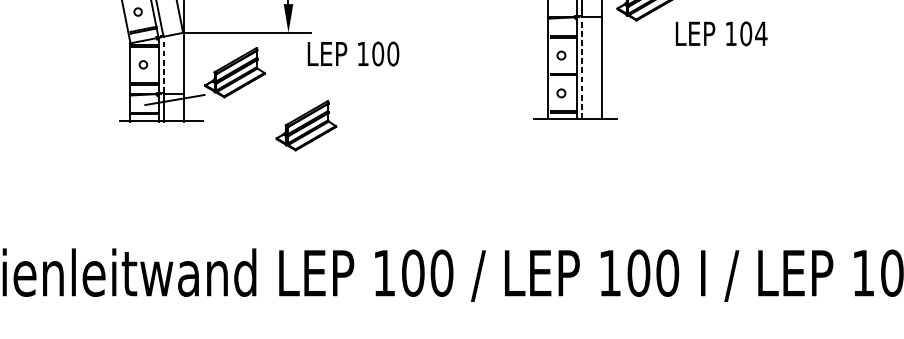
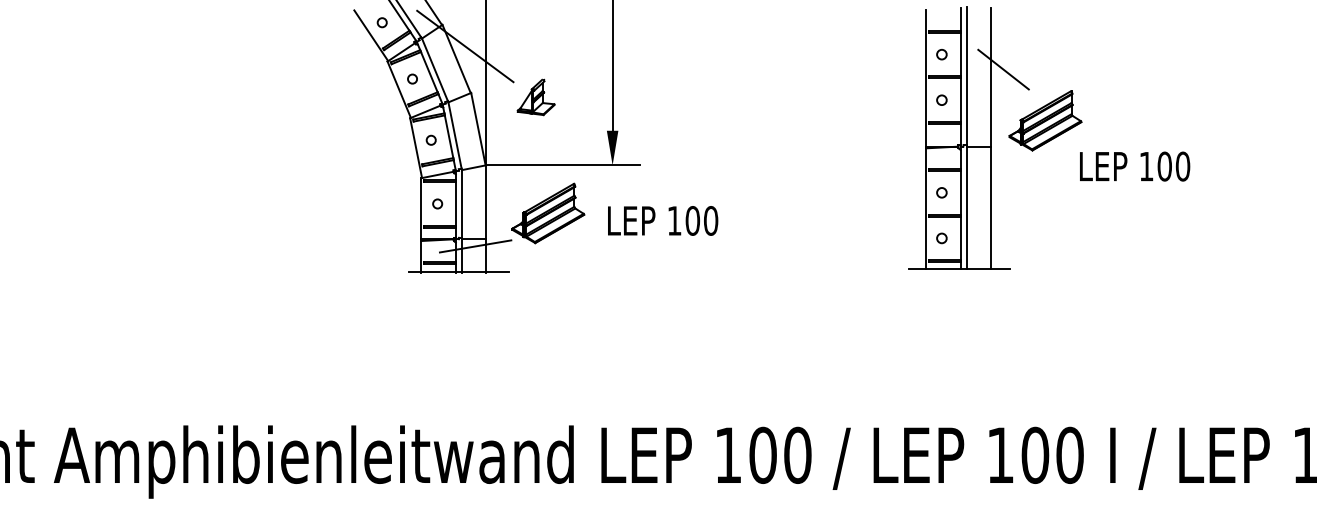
text: (760, 33) -> (1182, 166), 104 -> 100
text: (353, 53) -> (663, 220), moved
line: (163, 64) -> (461, 203), dashed -> solid
line: (581, 67) -> (966, 207), dashed -> solid
part: (306, 125) -> (634, 277), removed

